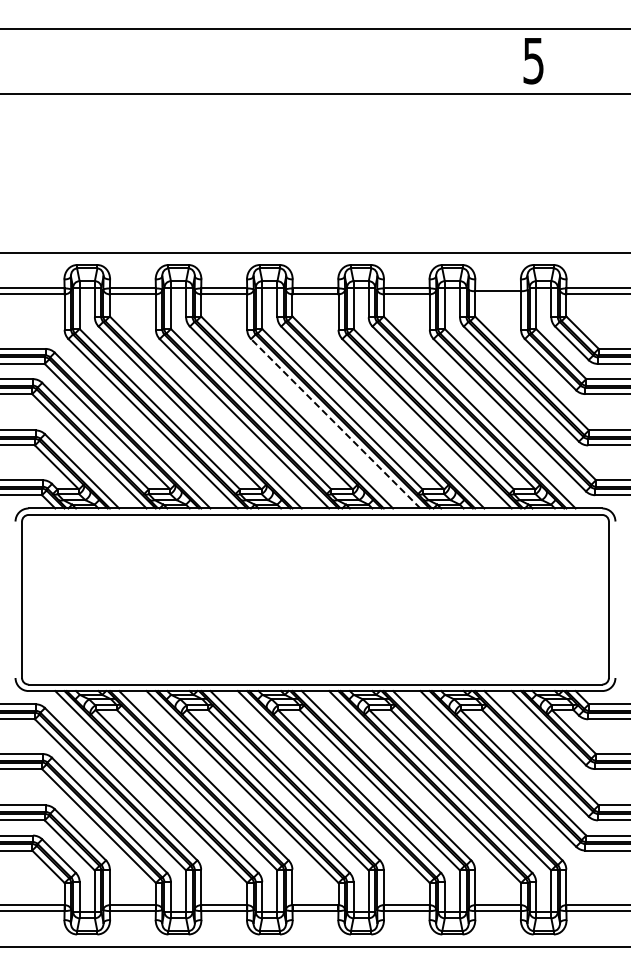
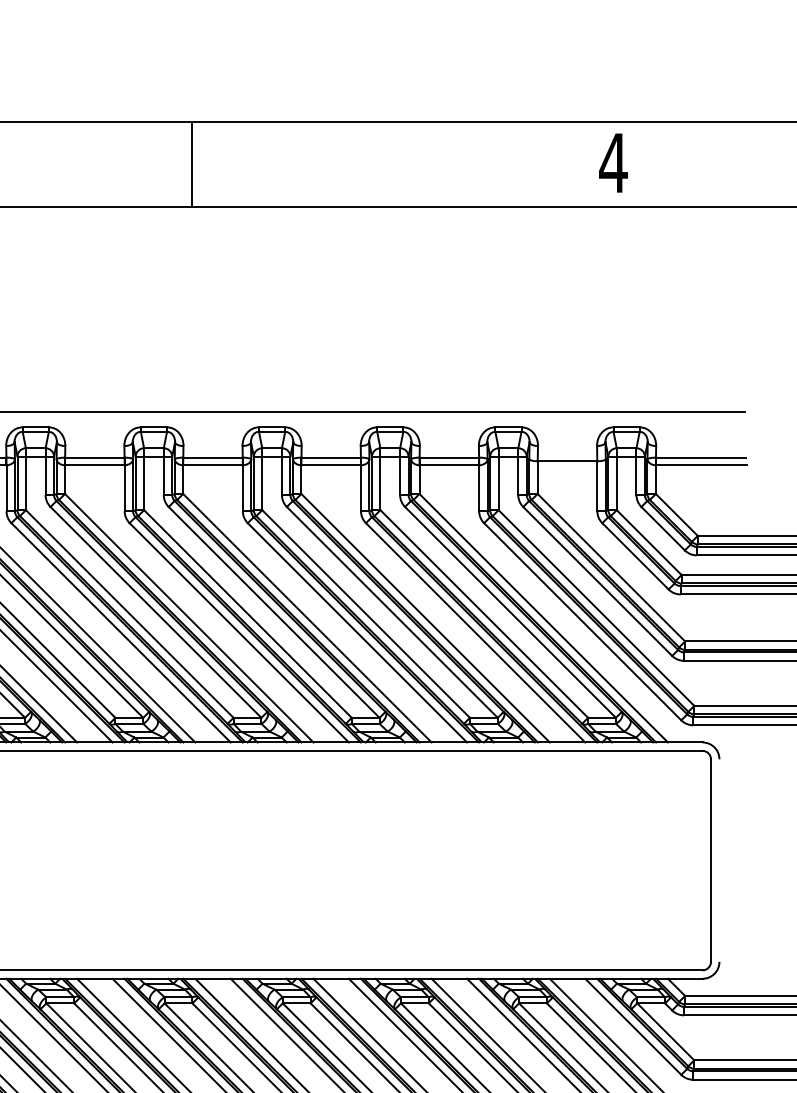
line: (208, 61) -> (192, 163), added
text: (533, 61) -> (613, 163), 5 -> 4
line: (335, 423) -> (357, 632), dashed -> solid

